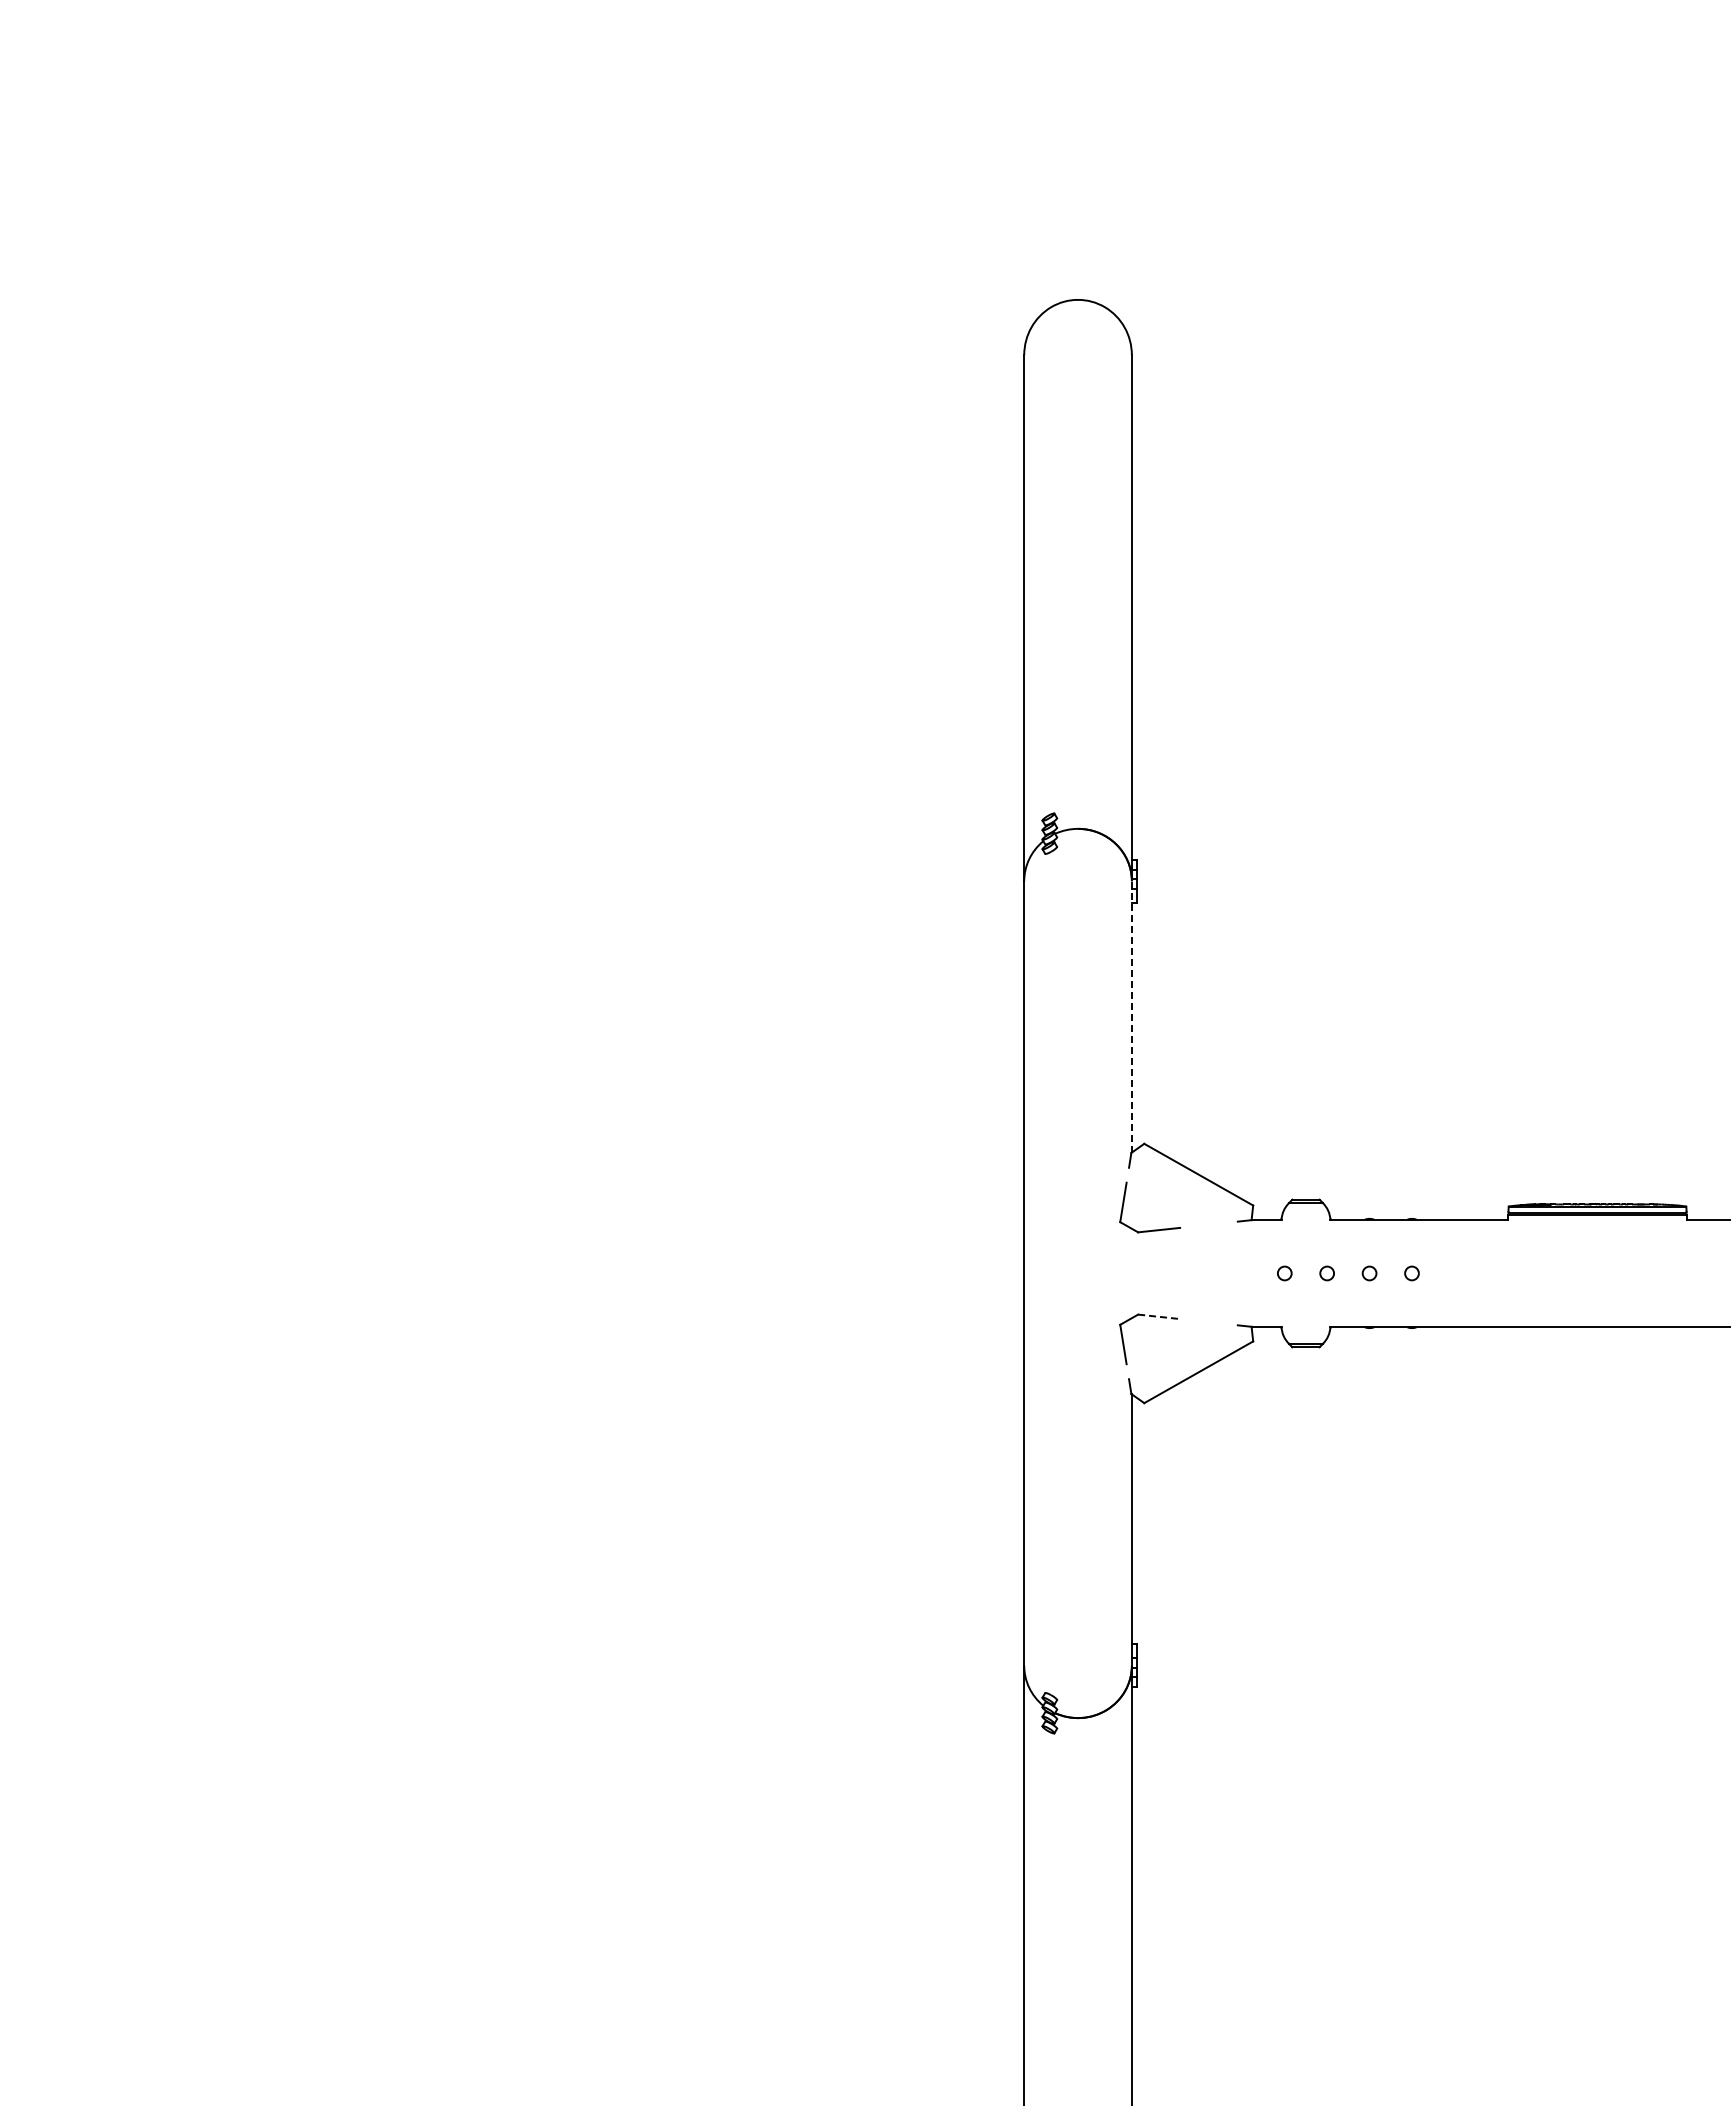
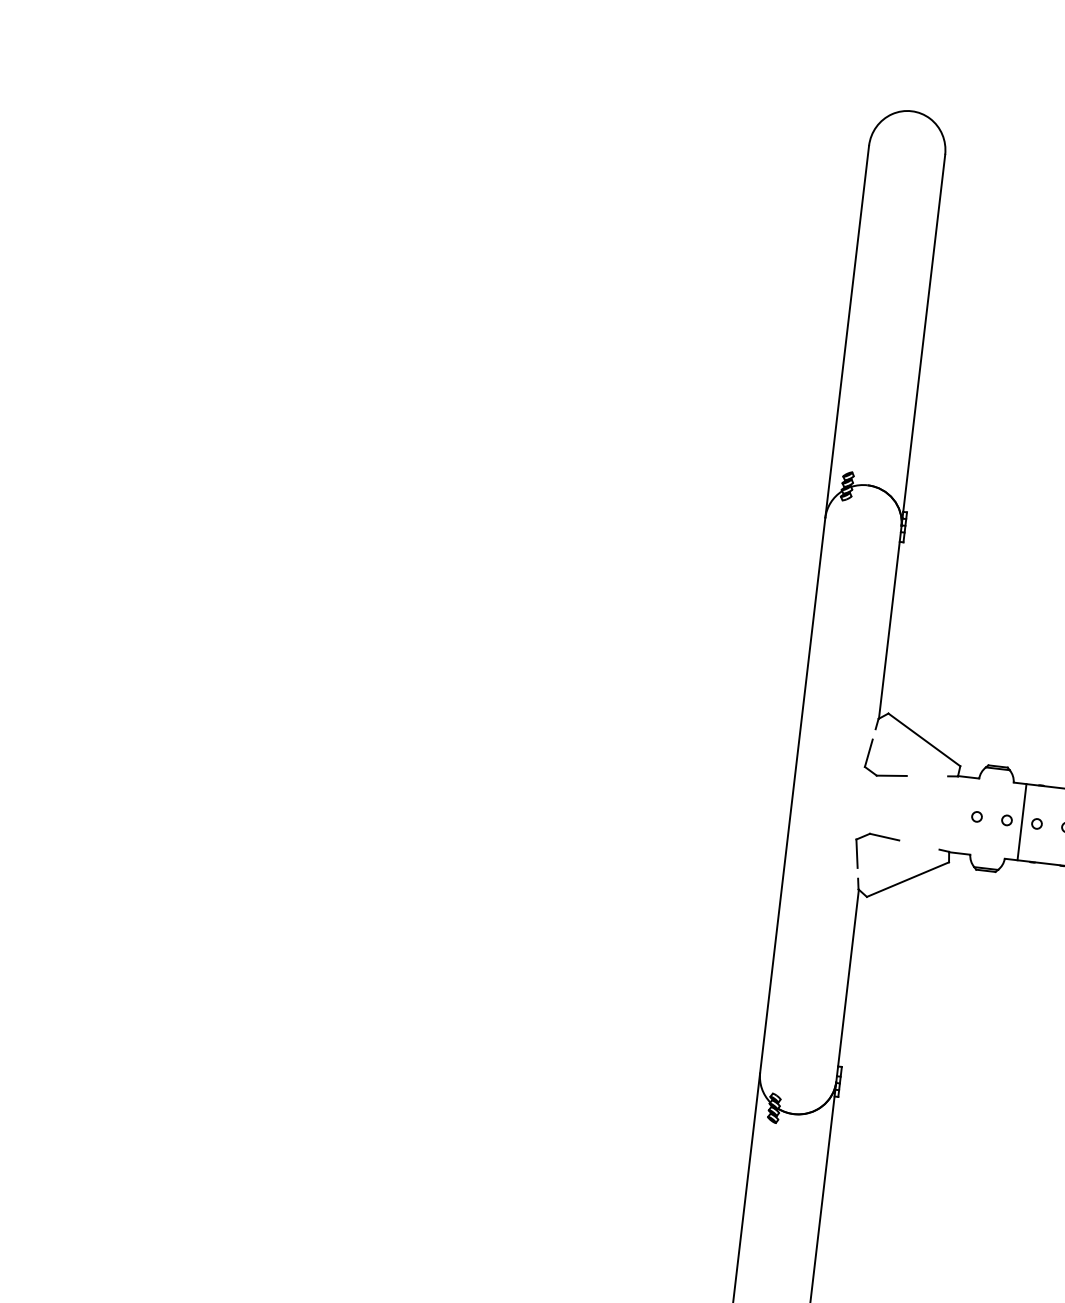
line: (1131, 1015) -> (890, 621), dashed -> solid
line: (1348, 1273) -> (1022, 822), added
line: (1159, 1316) -> (884, 836), dashed -> solid

